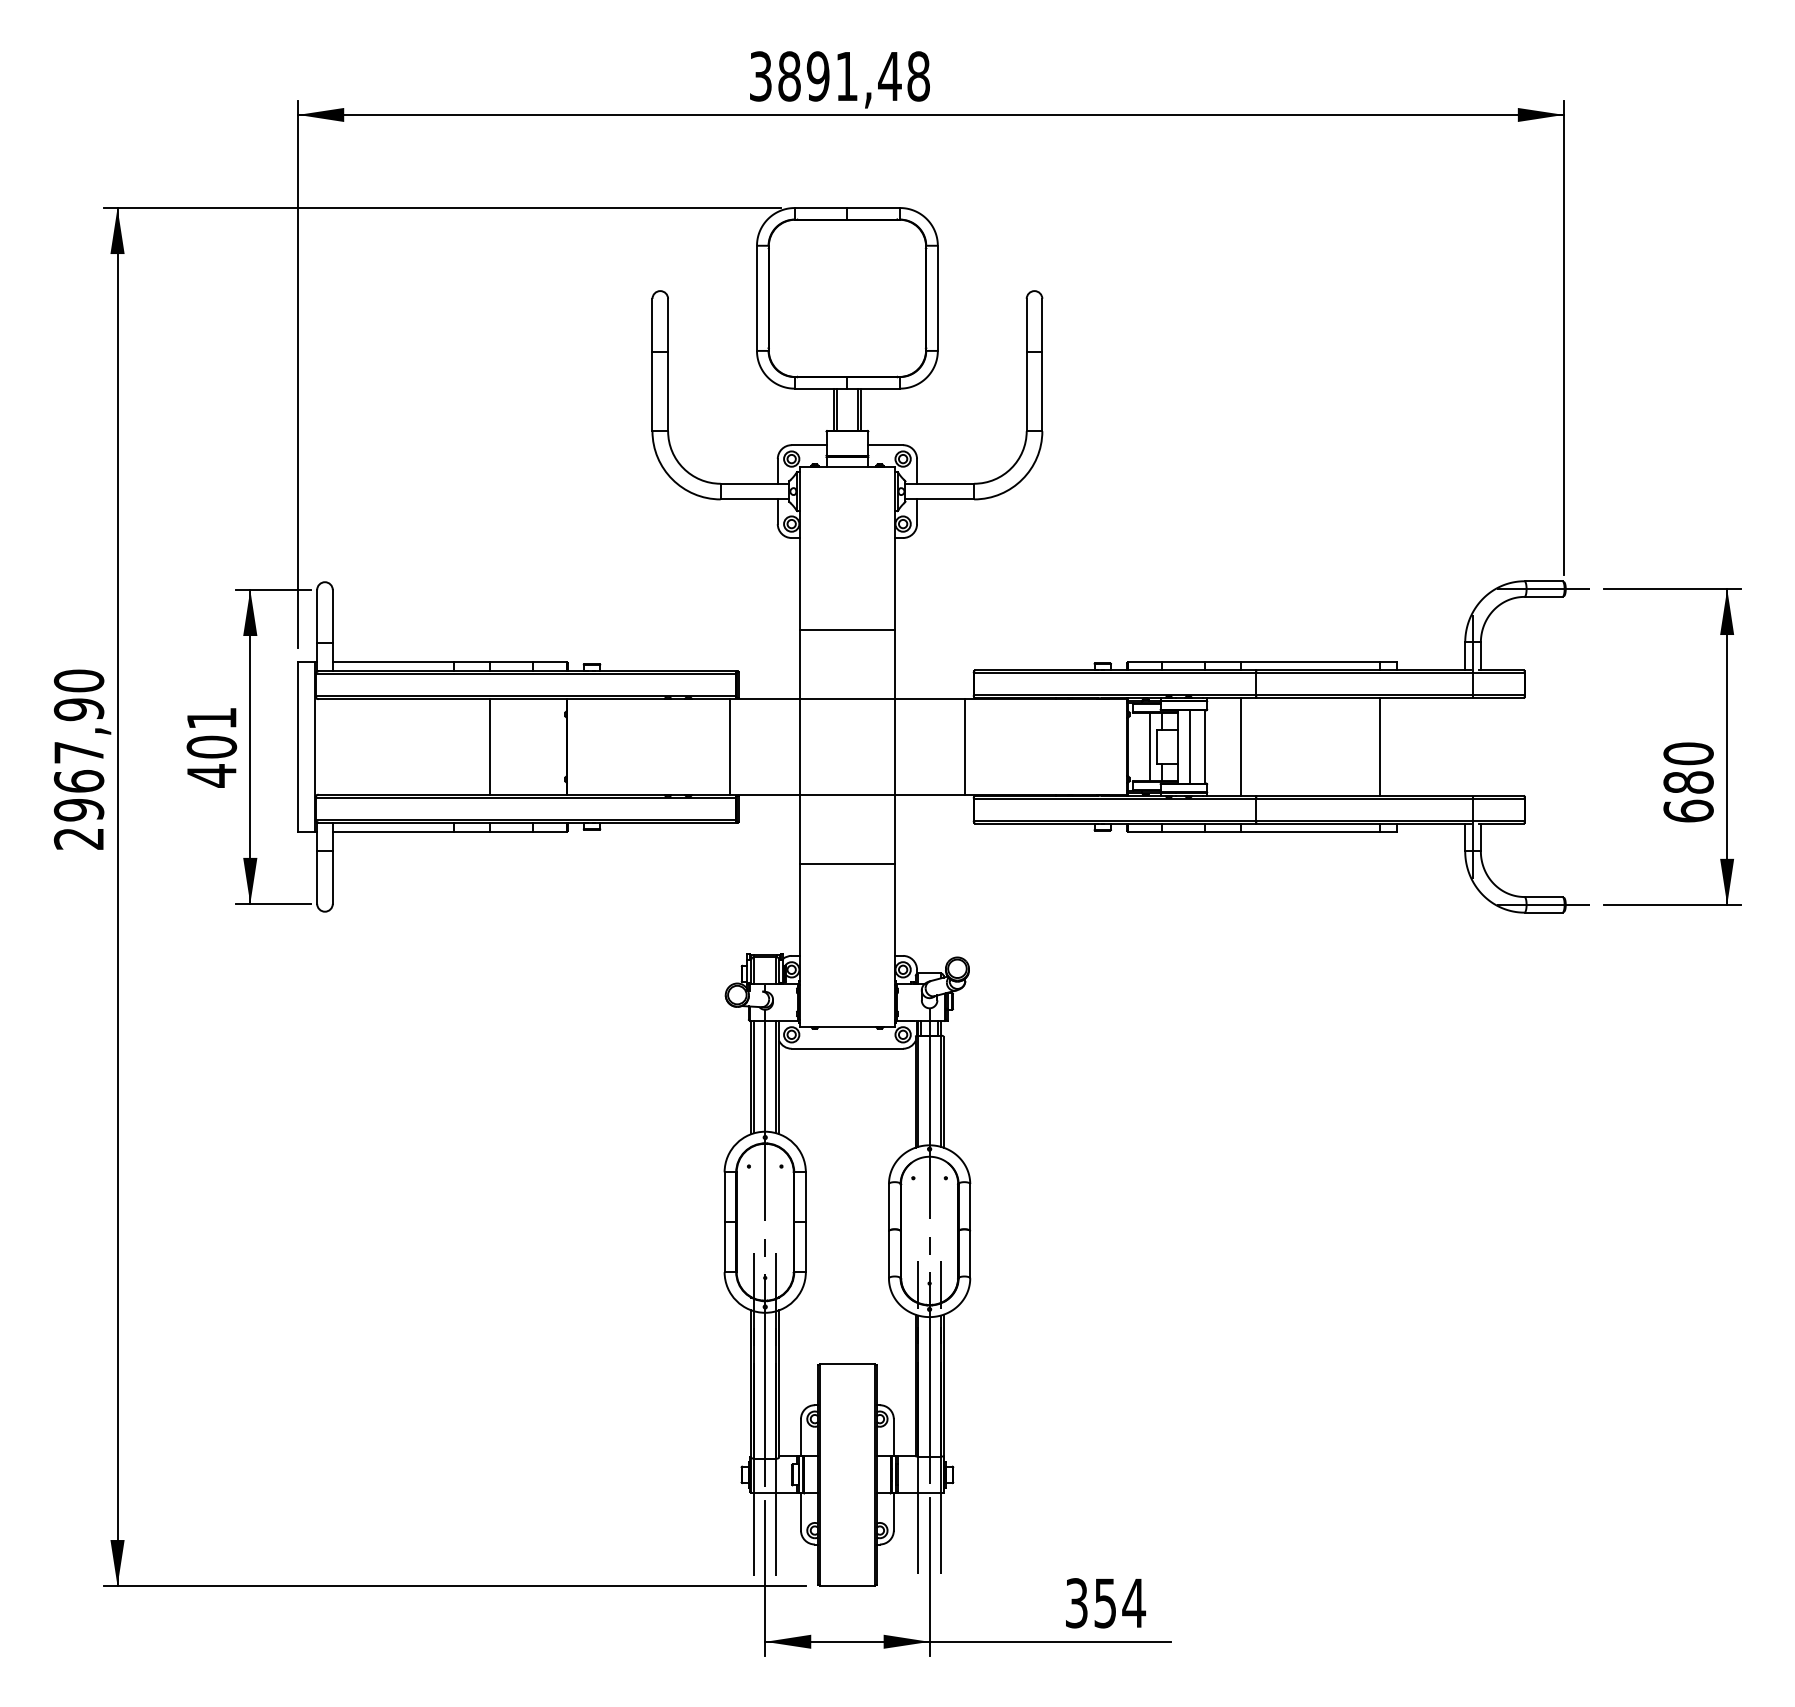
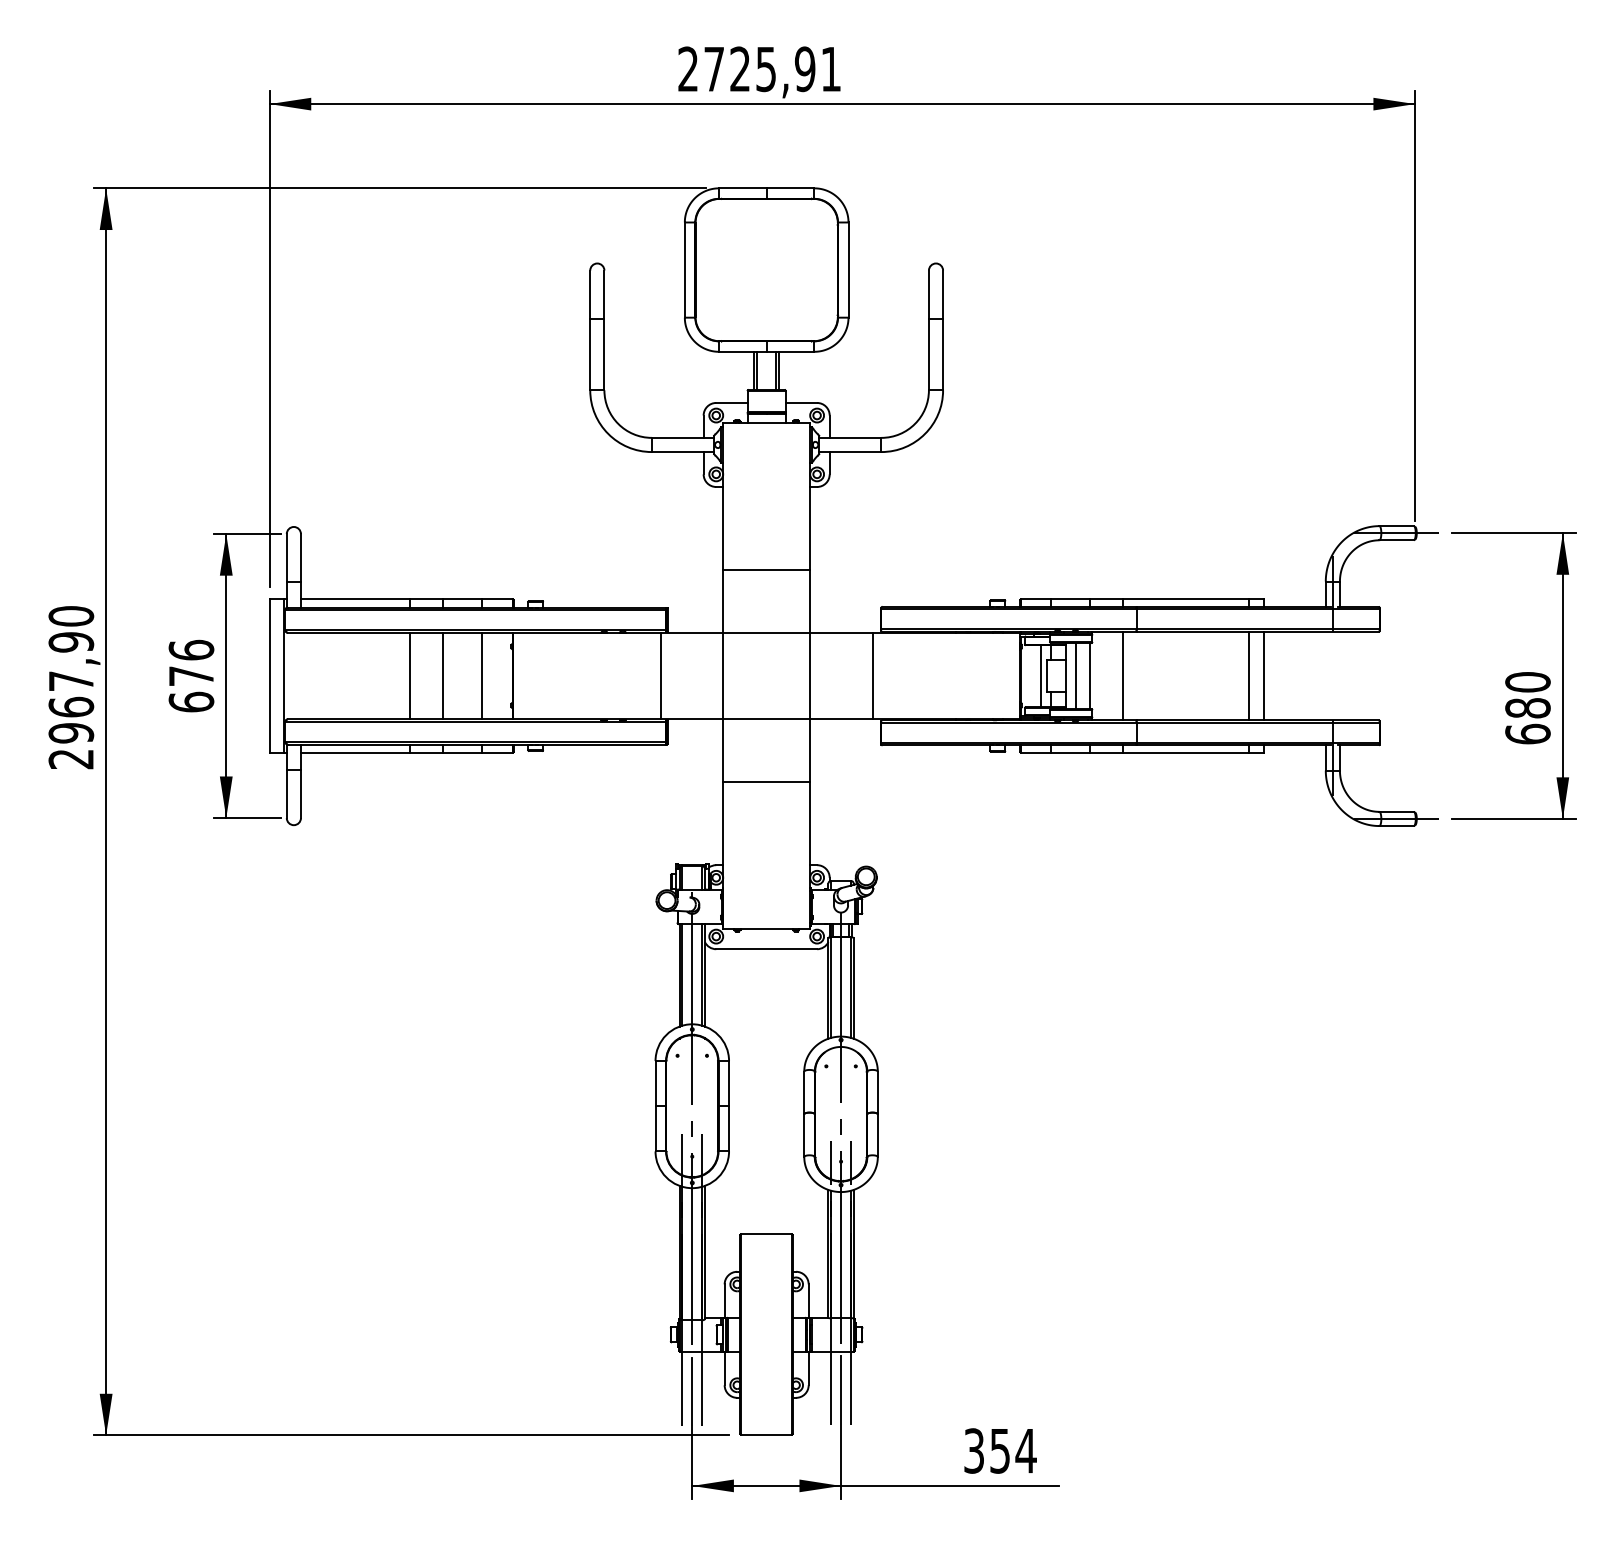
text: (839, 76) -> (759, 69), 3891,48 -> 2725,91
line: (453, 746) -> (410, 675), added
line: (532, 746) -> (481, 675), added
line: (1396, 746) -> (1263, 675), added
text: (211, 747) -> (191, 676), 401 -> 676

